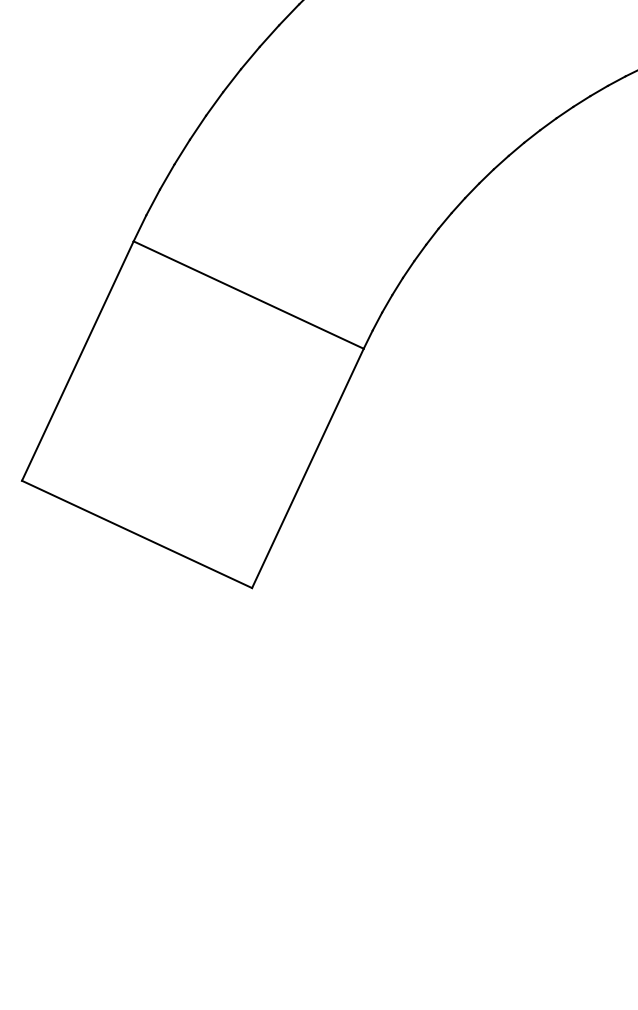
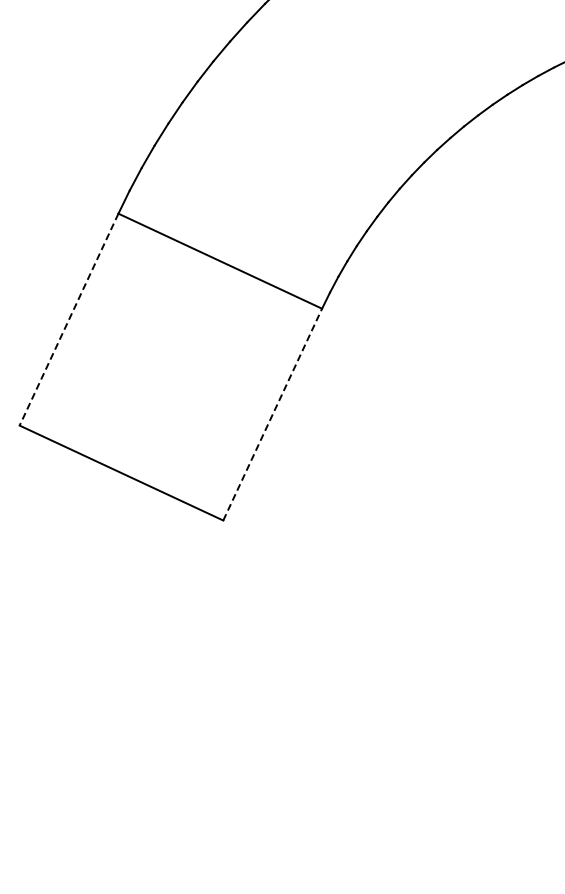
line: (78, 360) -> (69, 319), solid -> dashed
line: (307, 468) -> (272, 414), solid -> dashed

